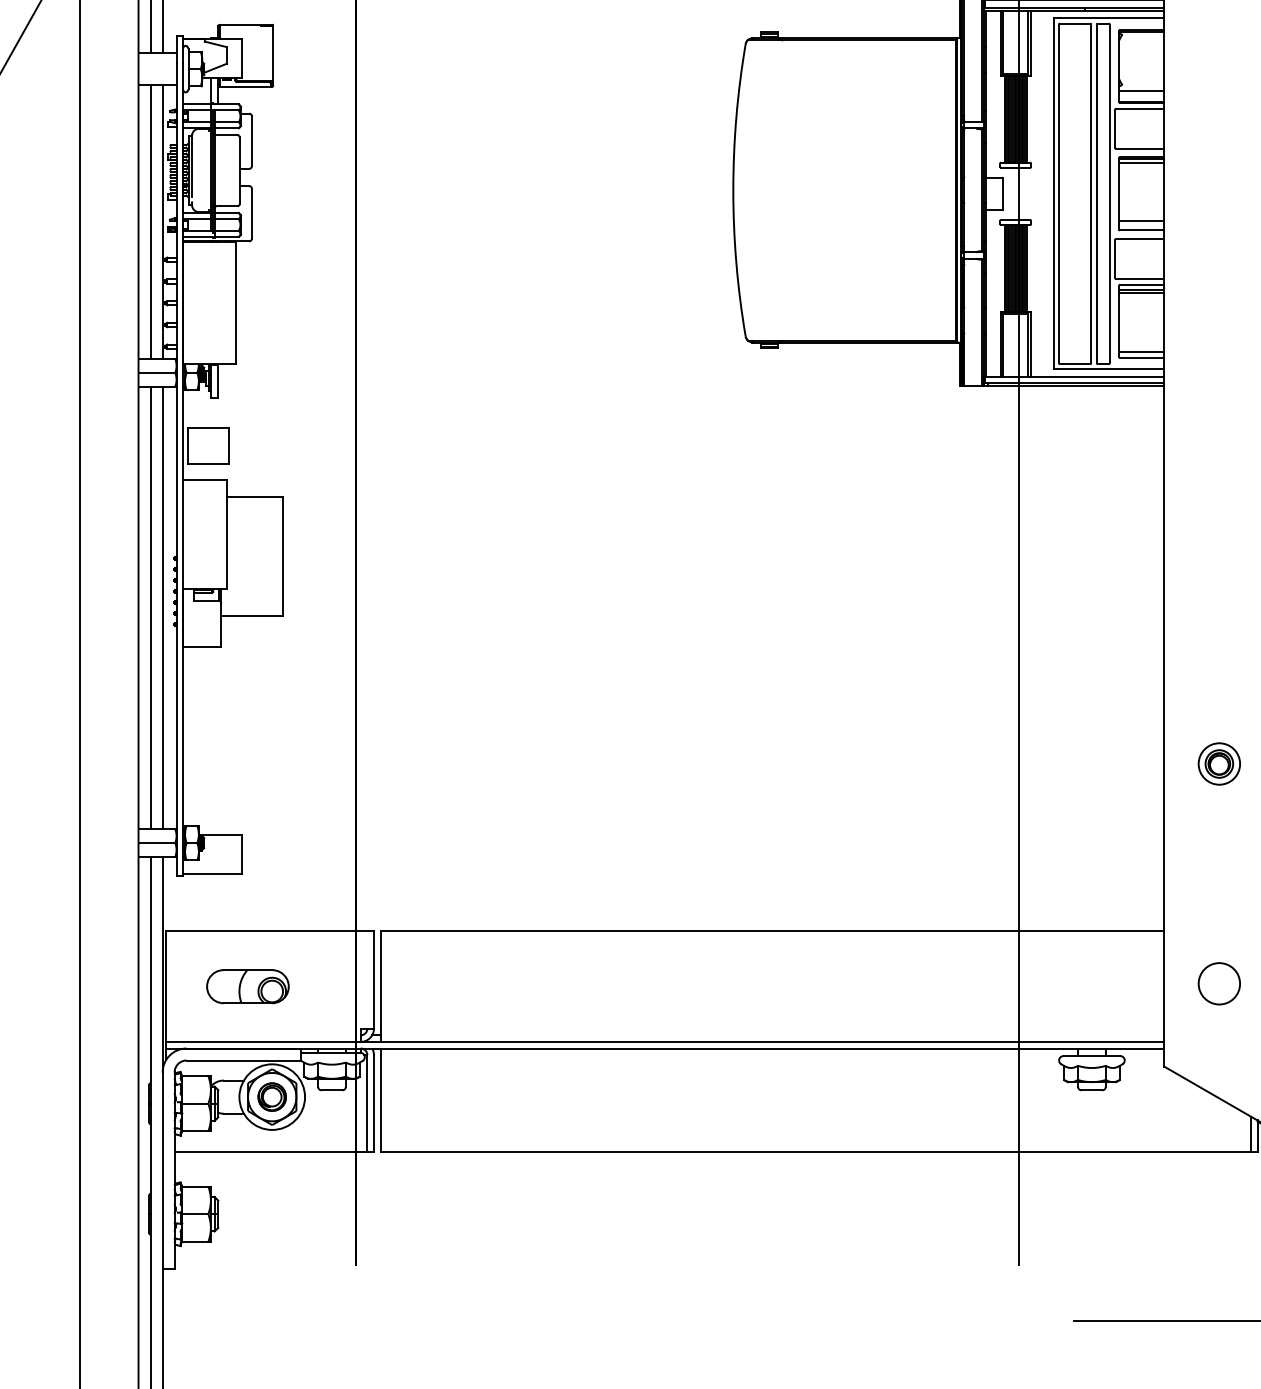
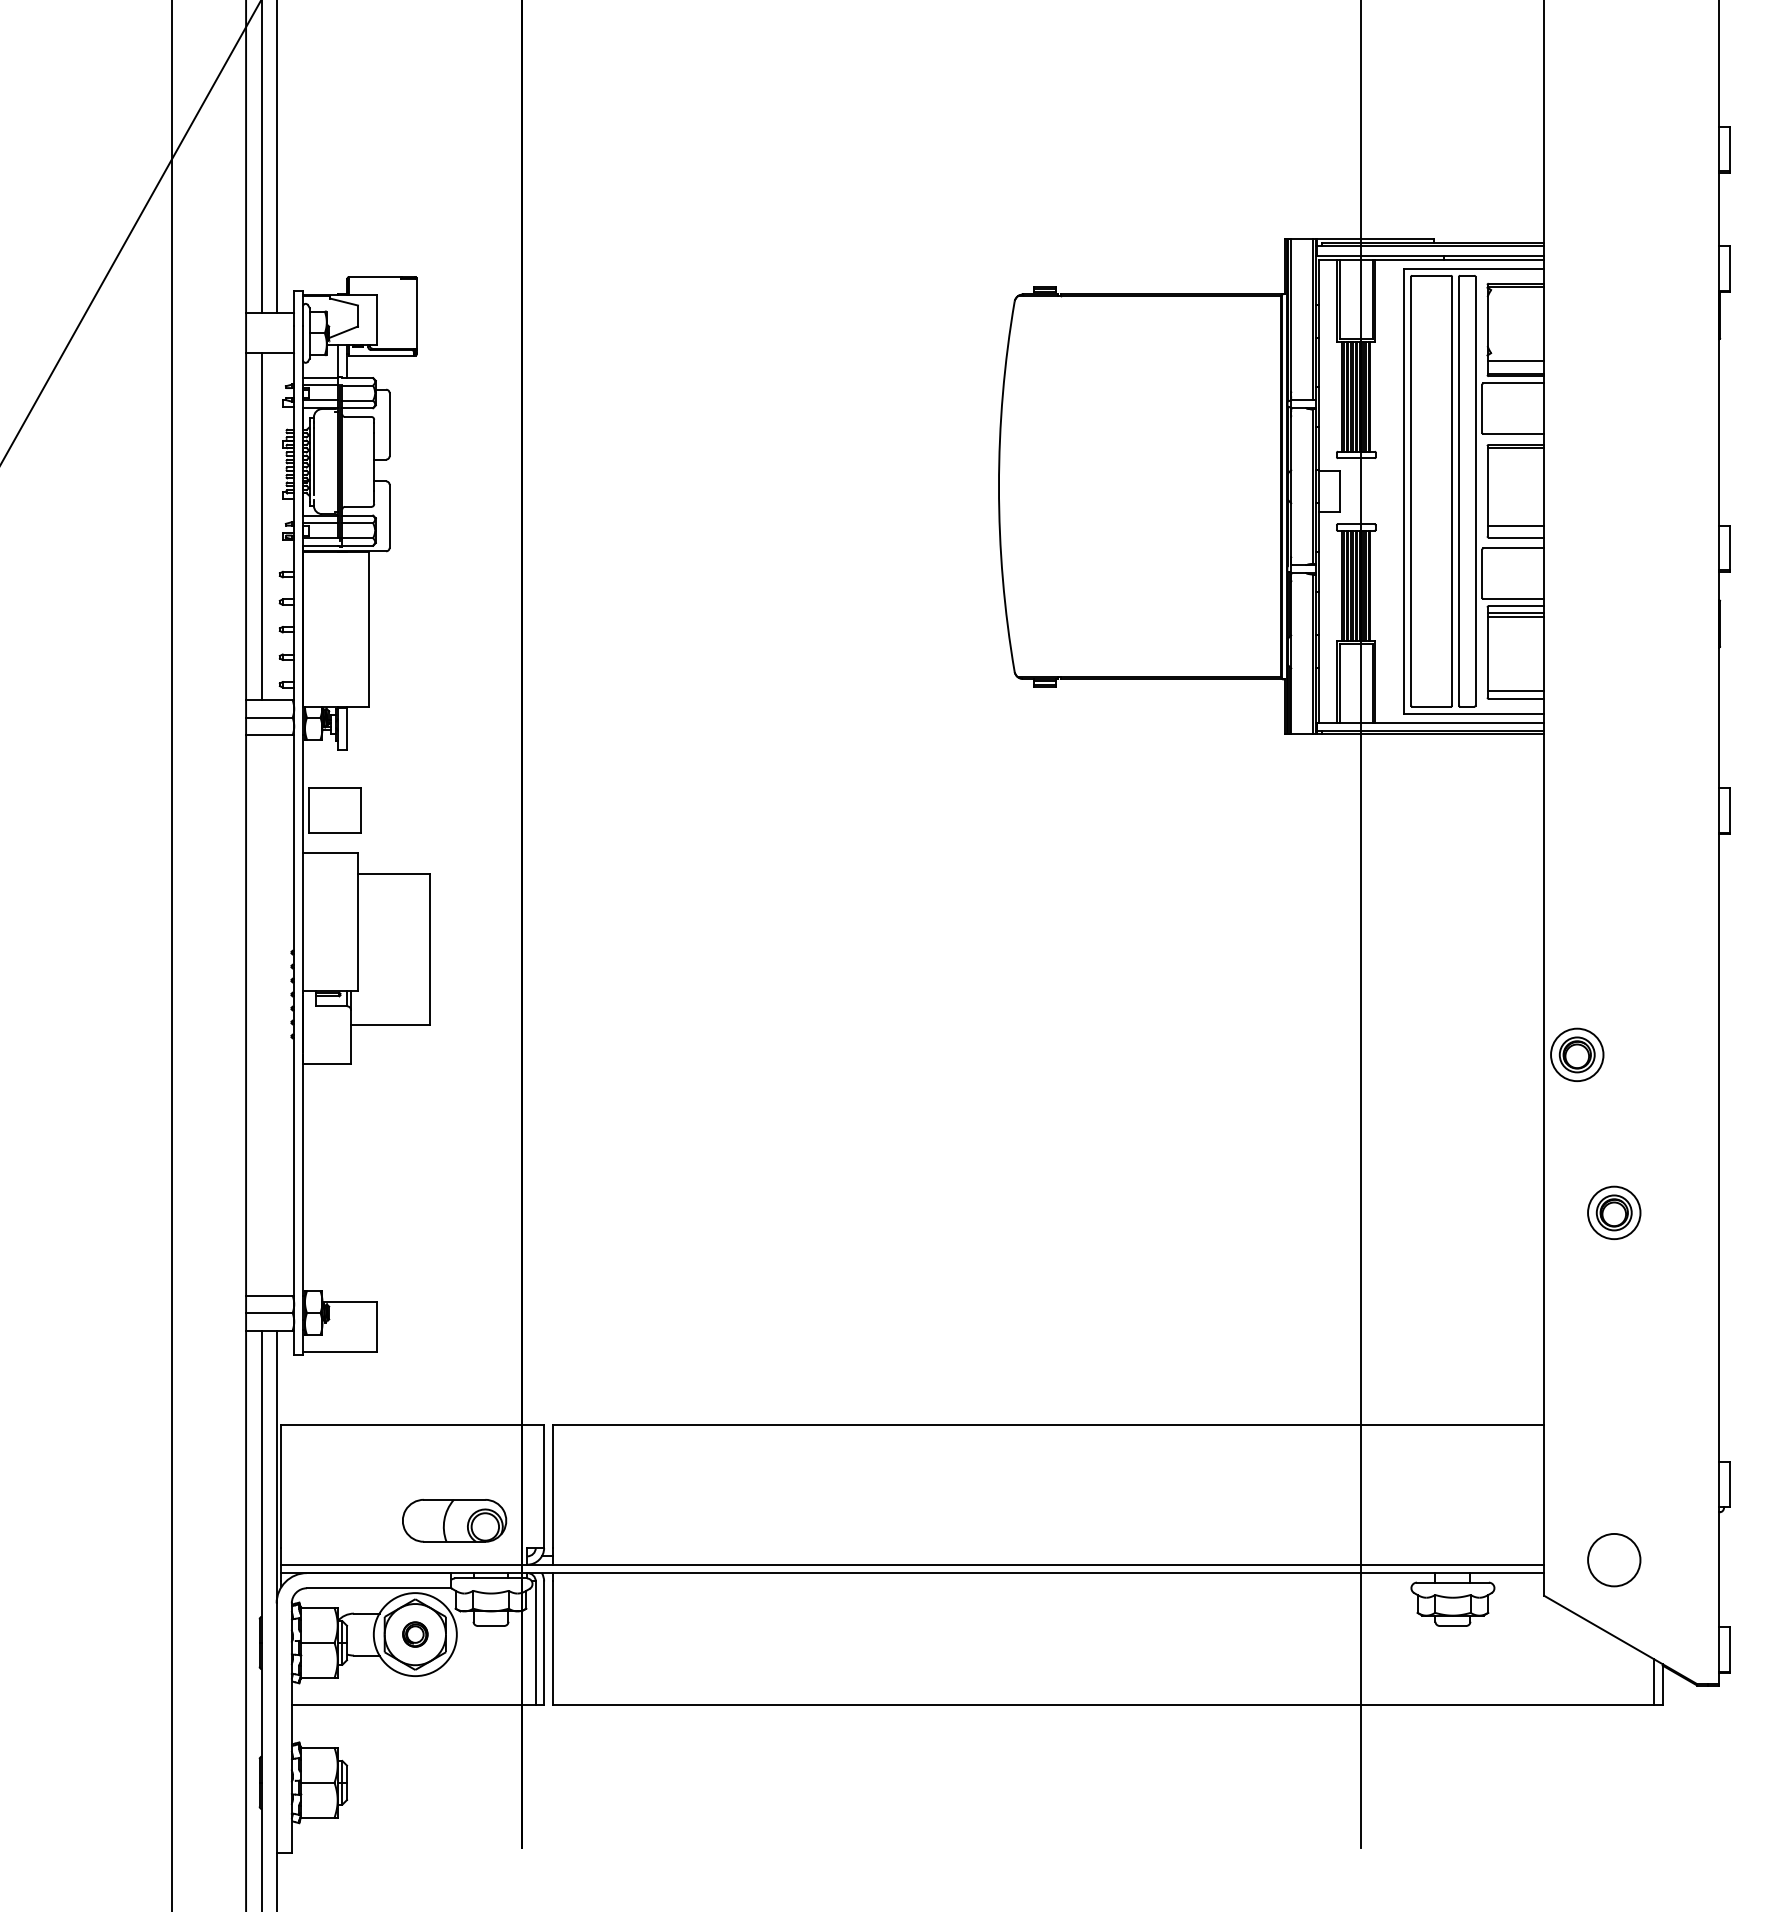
line: (1141, 162) -> (1515, 451), removed
line: (162, 221) -> (276, 526), removed
line: (151, 608) -> (262, 1015), removed
line: (162, 608) -> (276, 1015), removed
part: (1190, 638) -> (1577, 1054), added
circle: (1219, 984) -> (1614, 1560), moved
part: (247, 986) -> (454, 1520), moved
part: (272, 1097) -> (415, 1634), size x0.7

